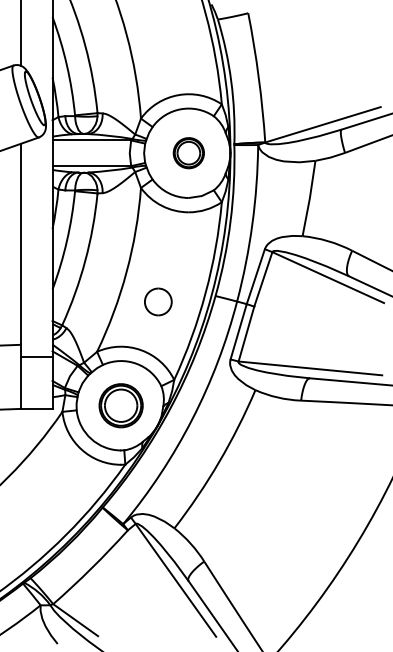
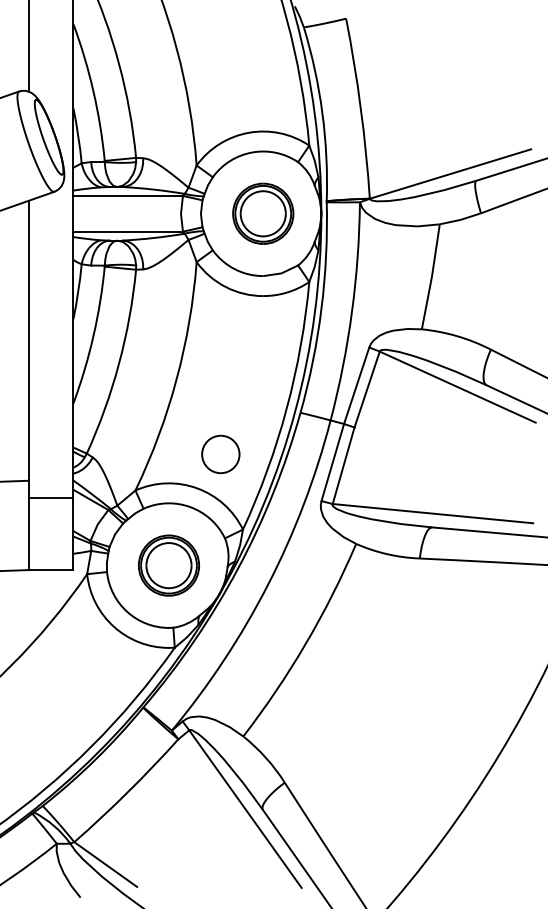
part: (188, 152) -> (262, 212), size x1.43
part: (158, 301) -> (221, 453), moved

